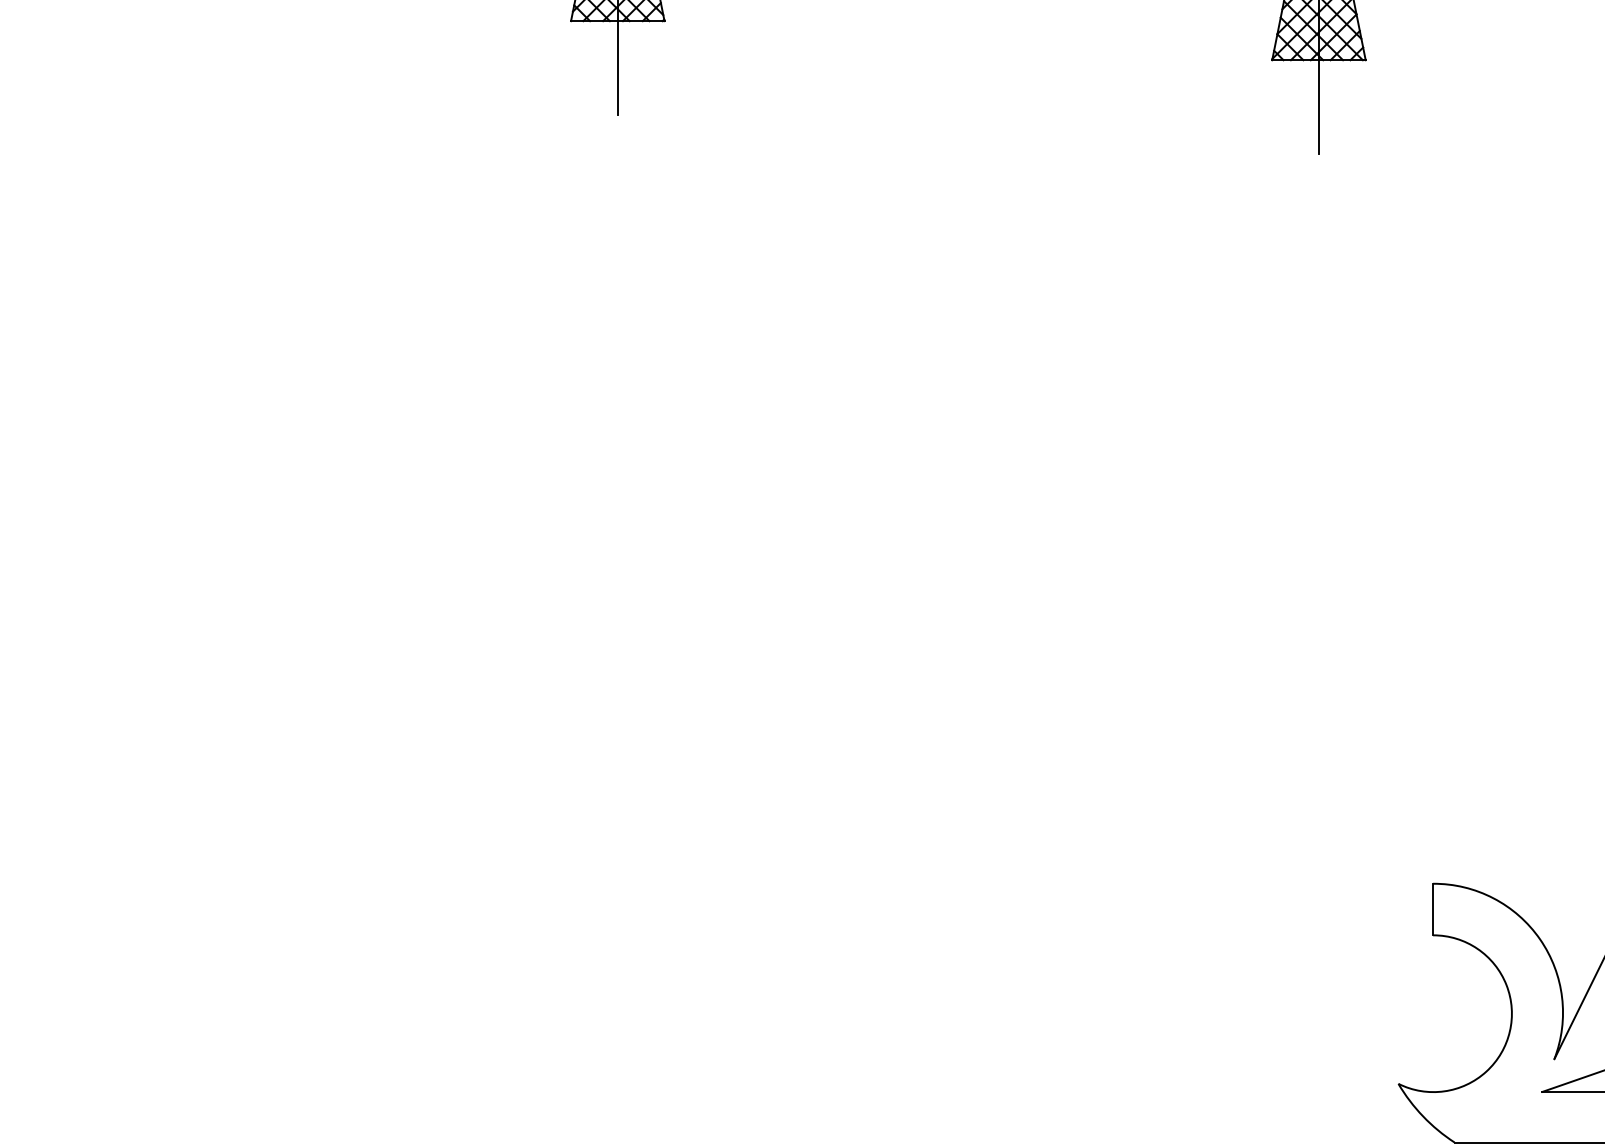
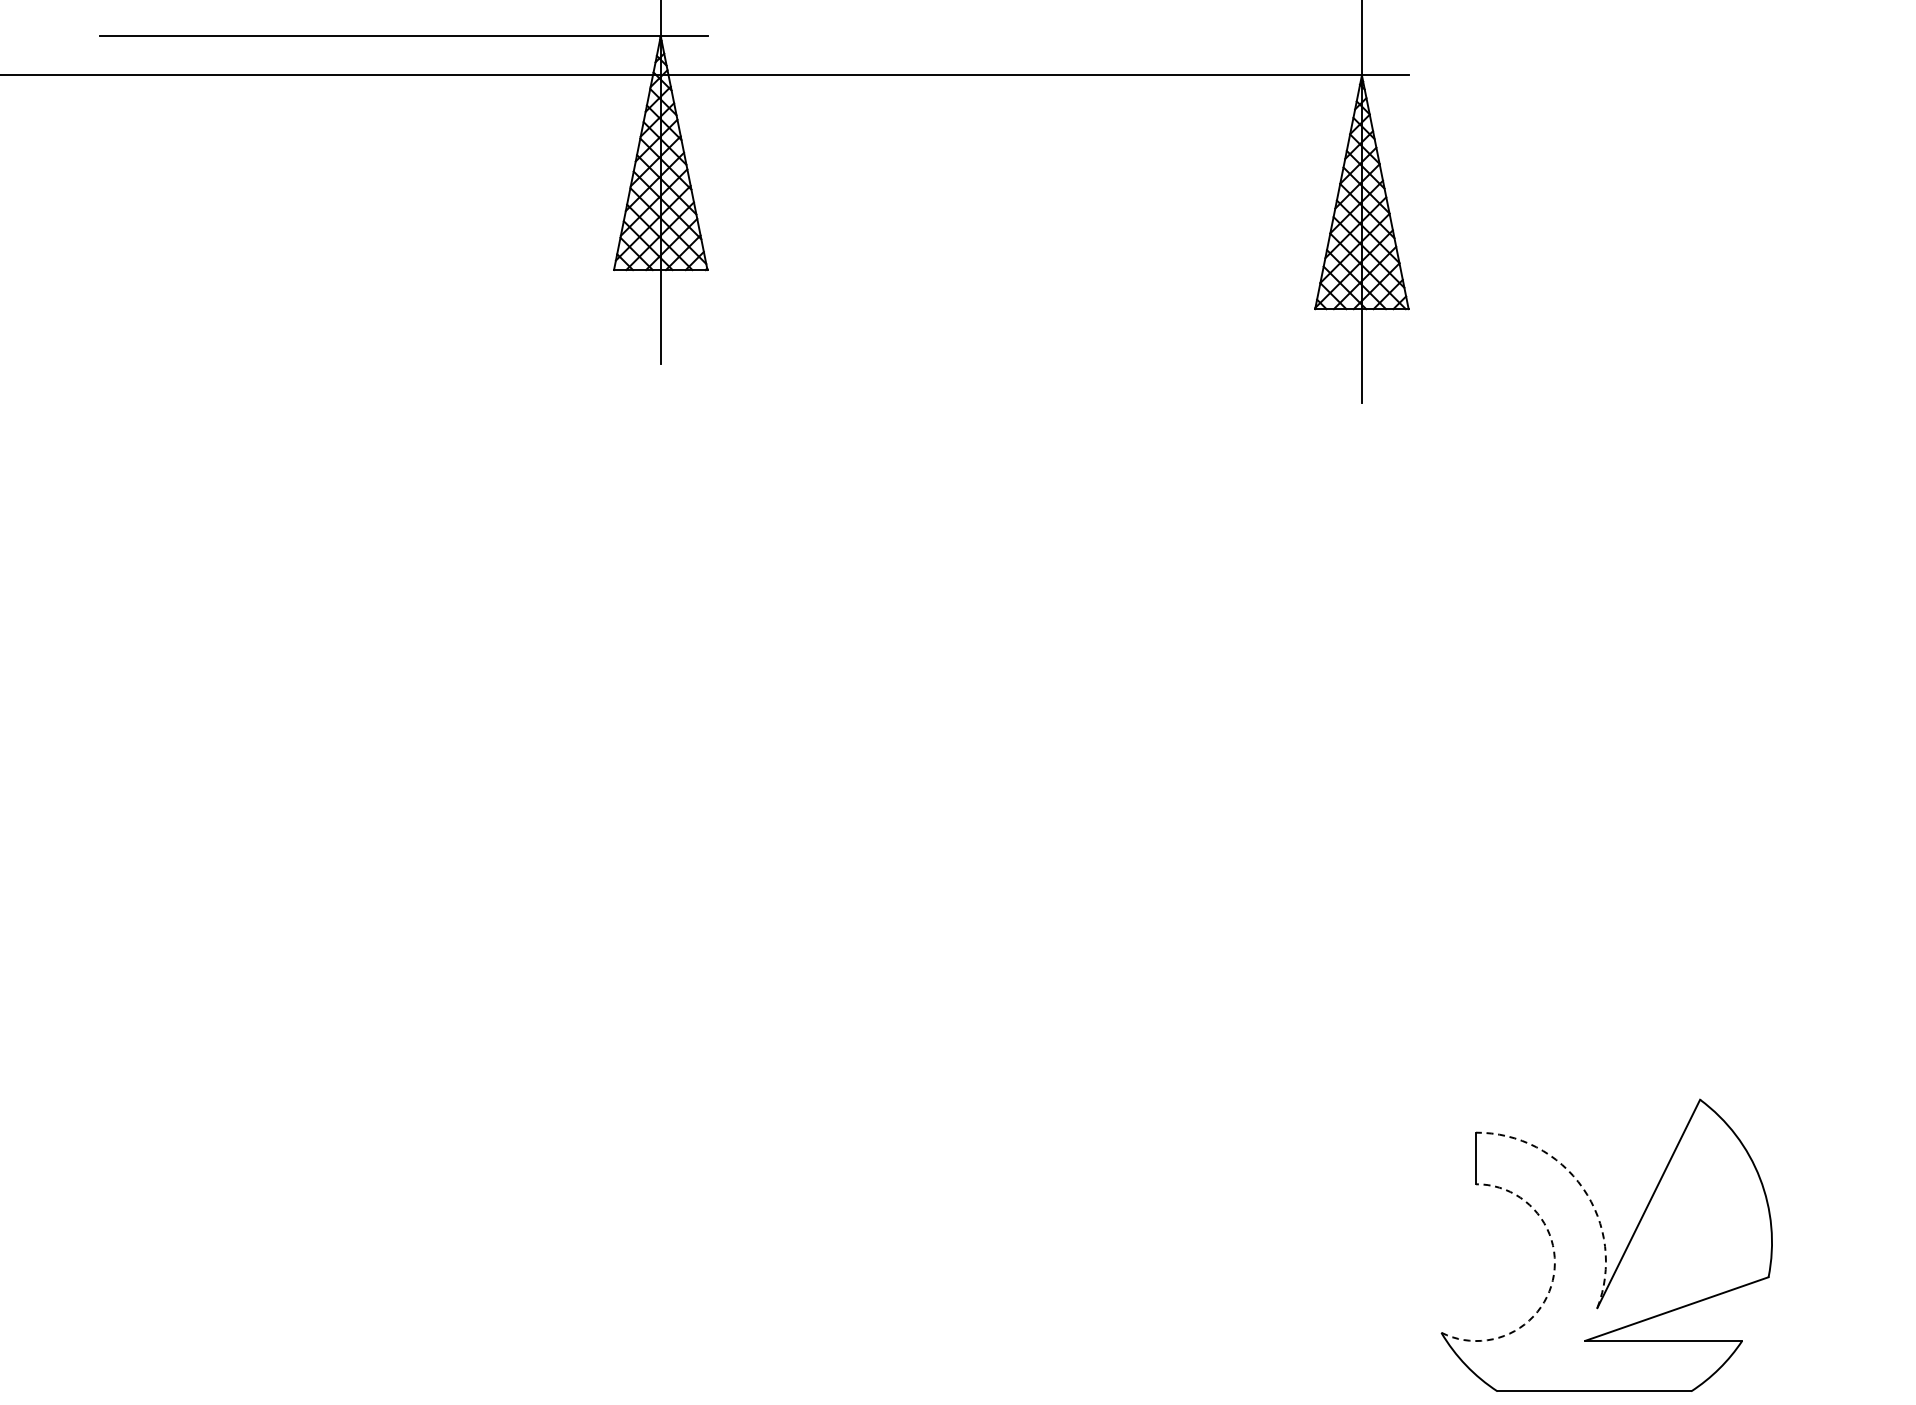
arc: (1540, 939) -> (1583, 1188), solid -> dashed
arc: (1509, 1031) -> (1552, 1280), solid -> dashed

